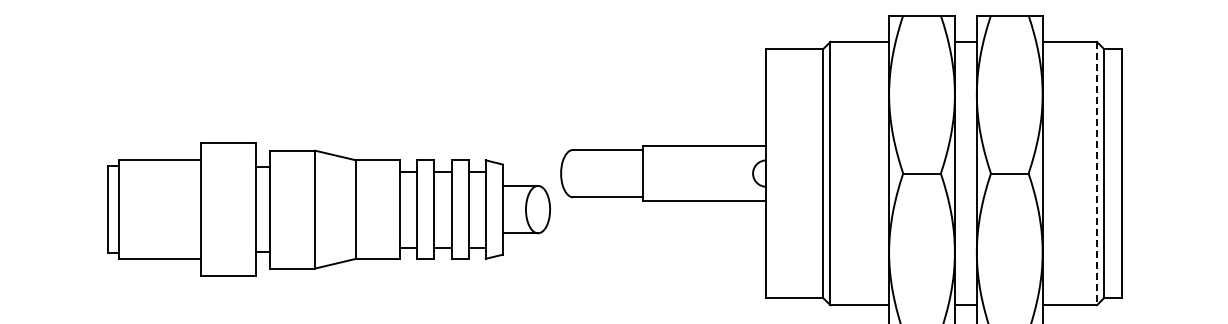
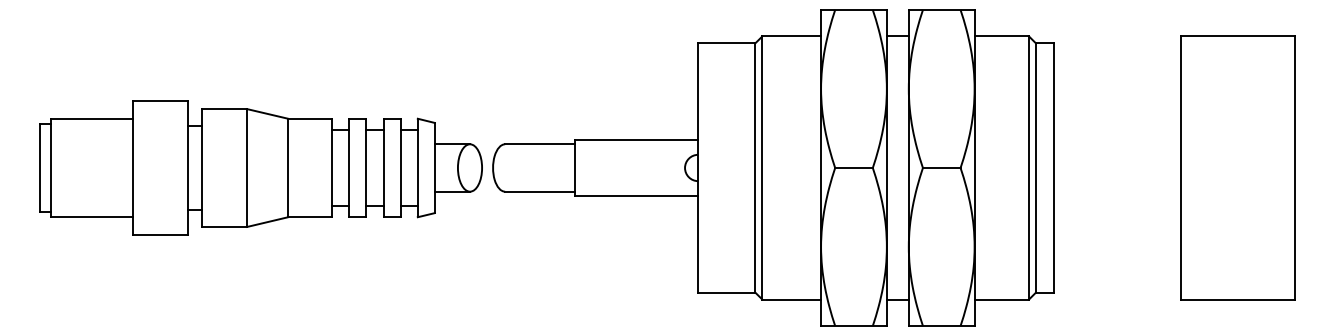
line: (1096, 173) -> (1028, 167), dashed -> solid
part: (328, 209) -> (260, 167), moved

